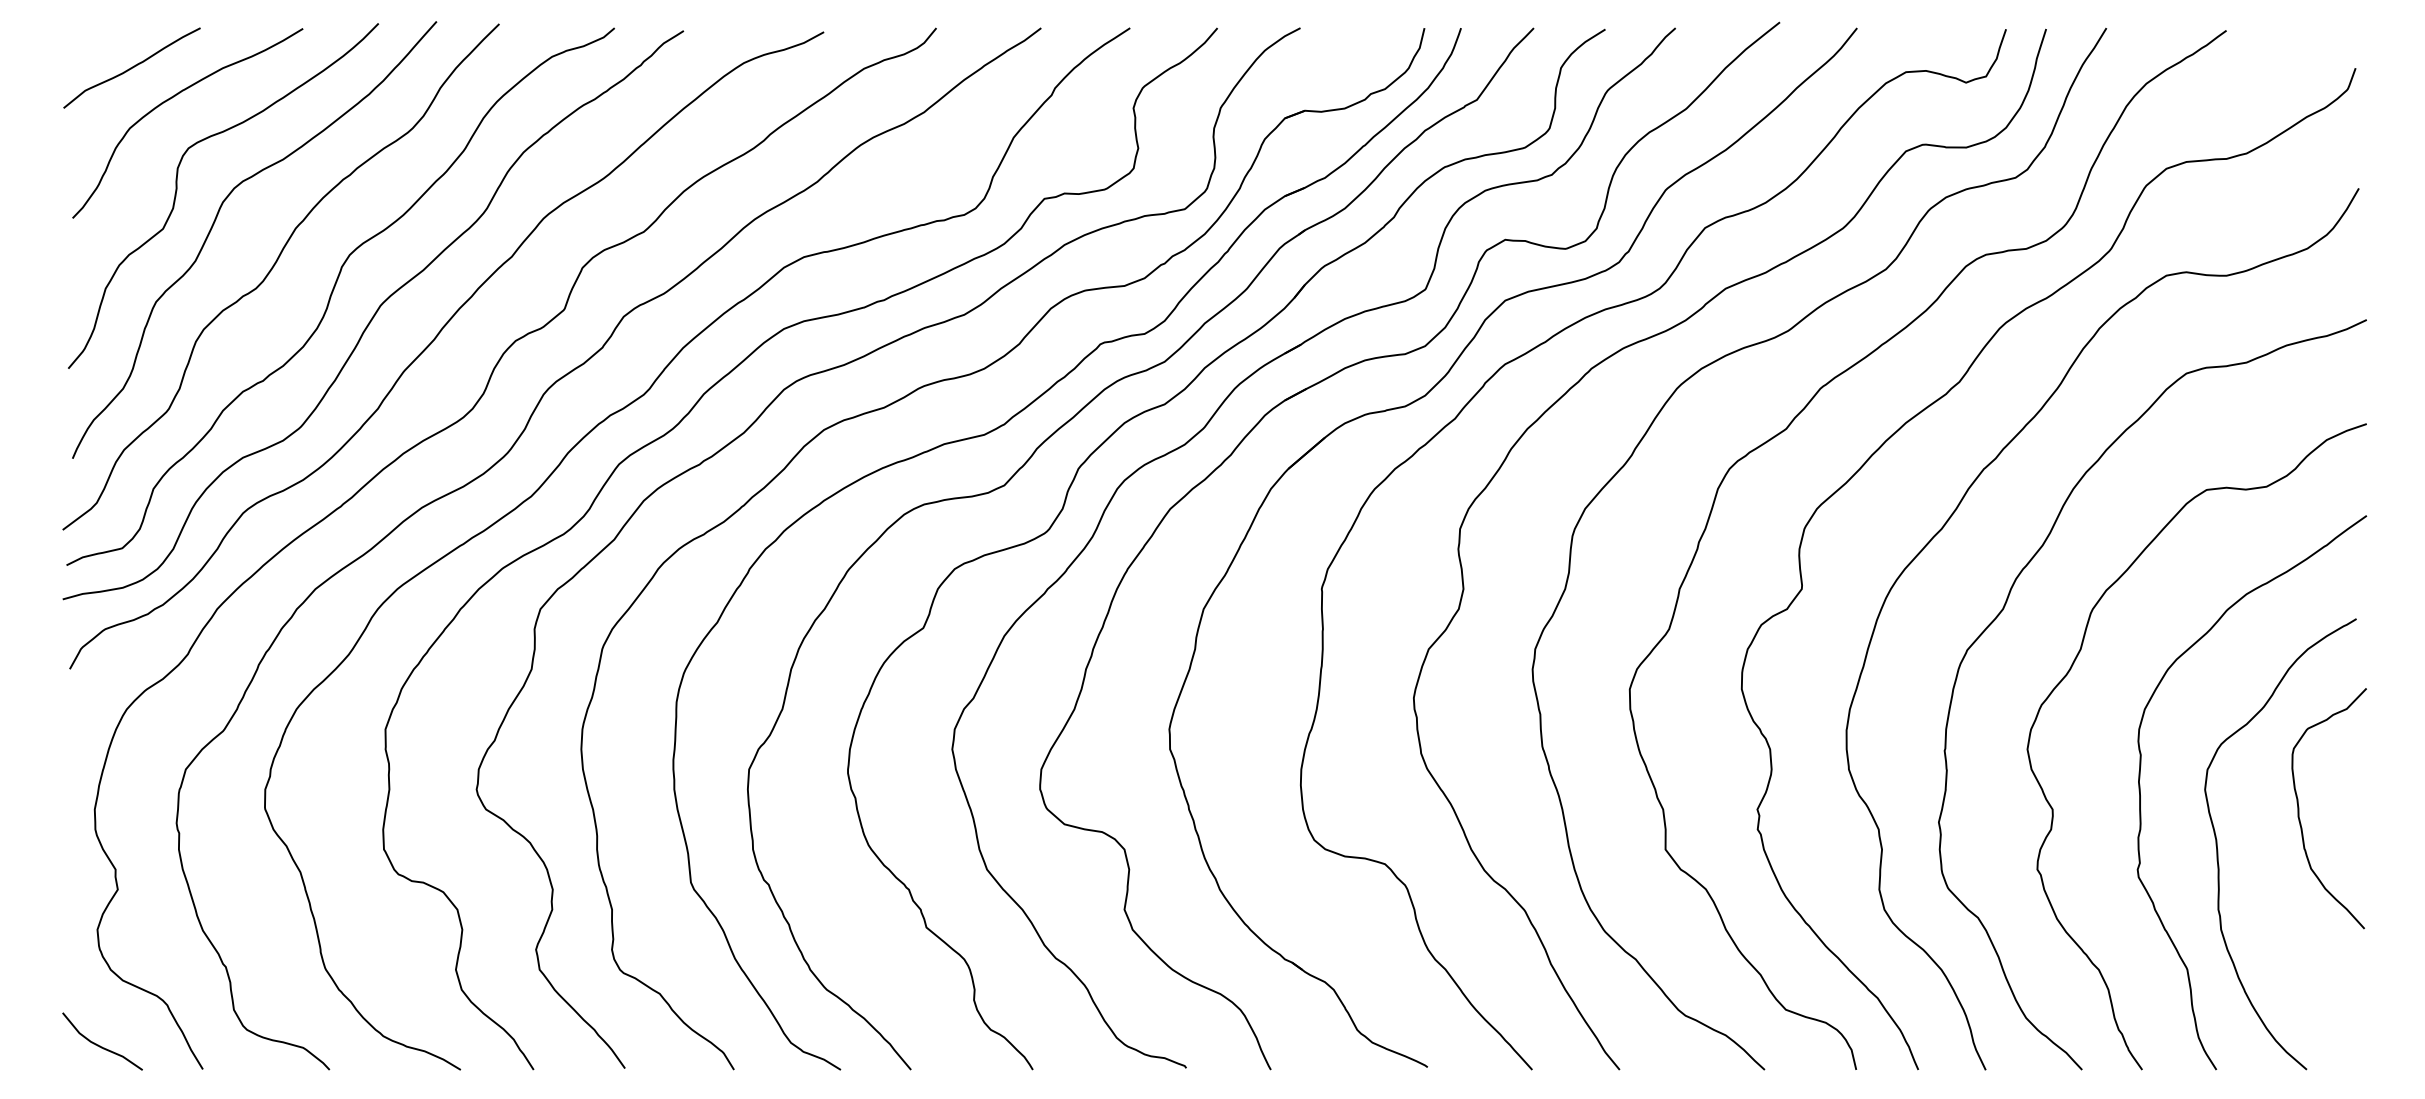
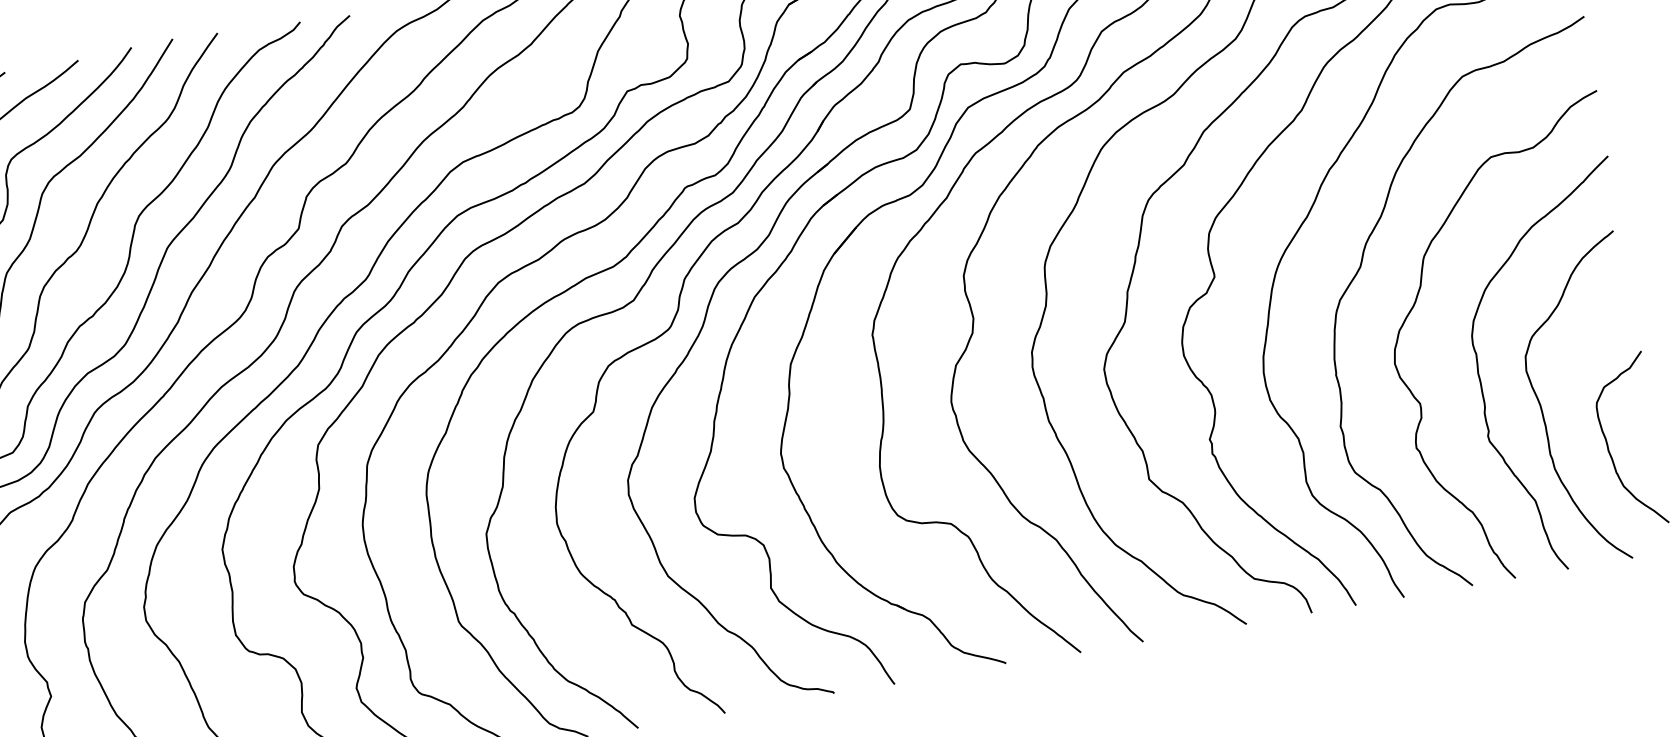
curve: (2299, 808) -> (1608, 444), moved

